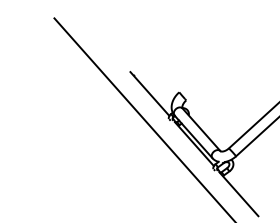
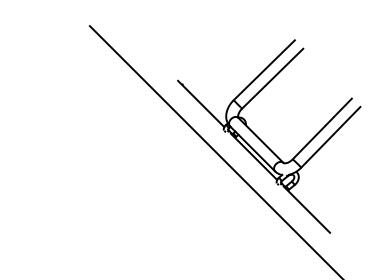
line: (207, 67) -> (263, 70), added
line: (215, 74) -> (272, 78), added

